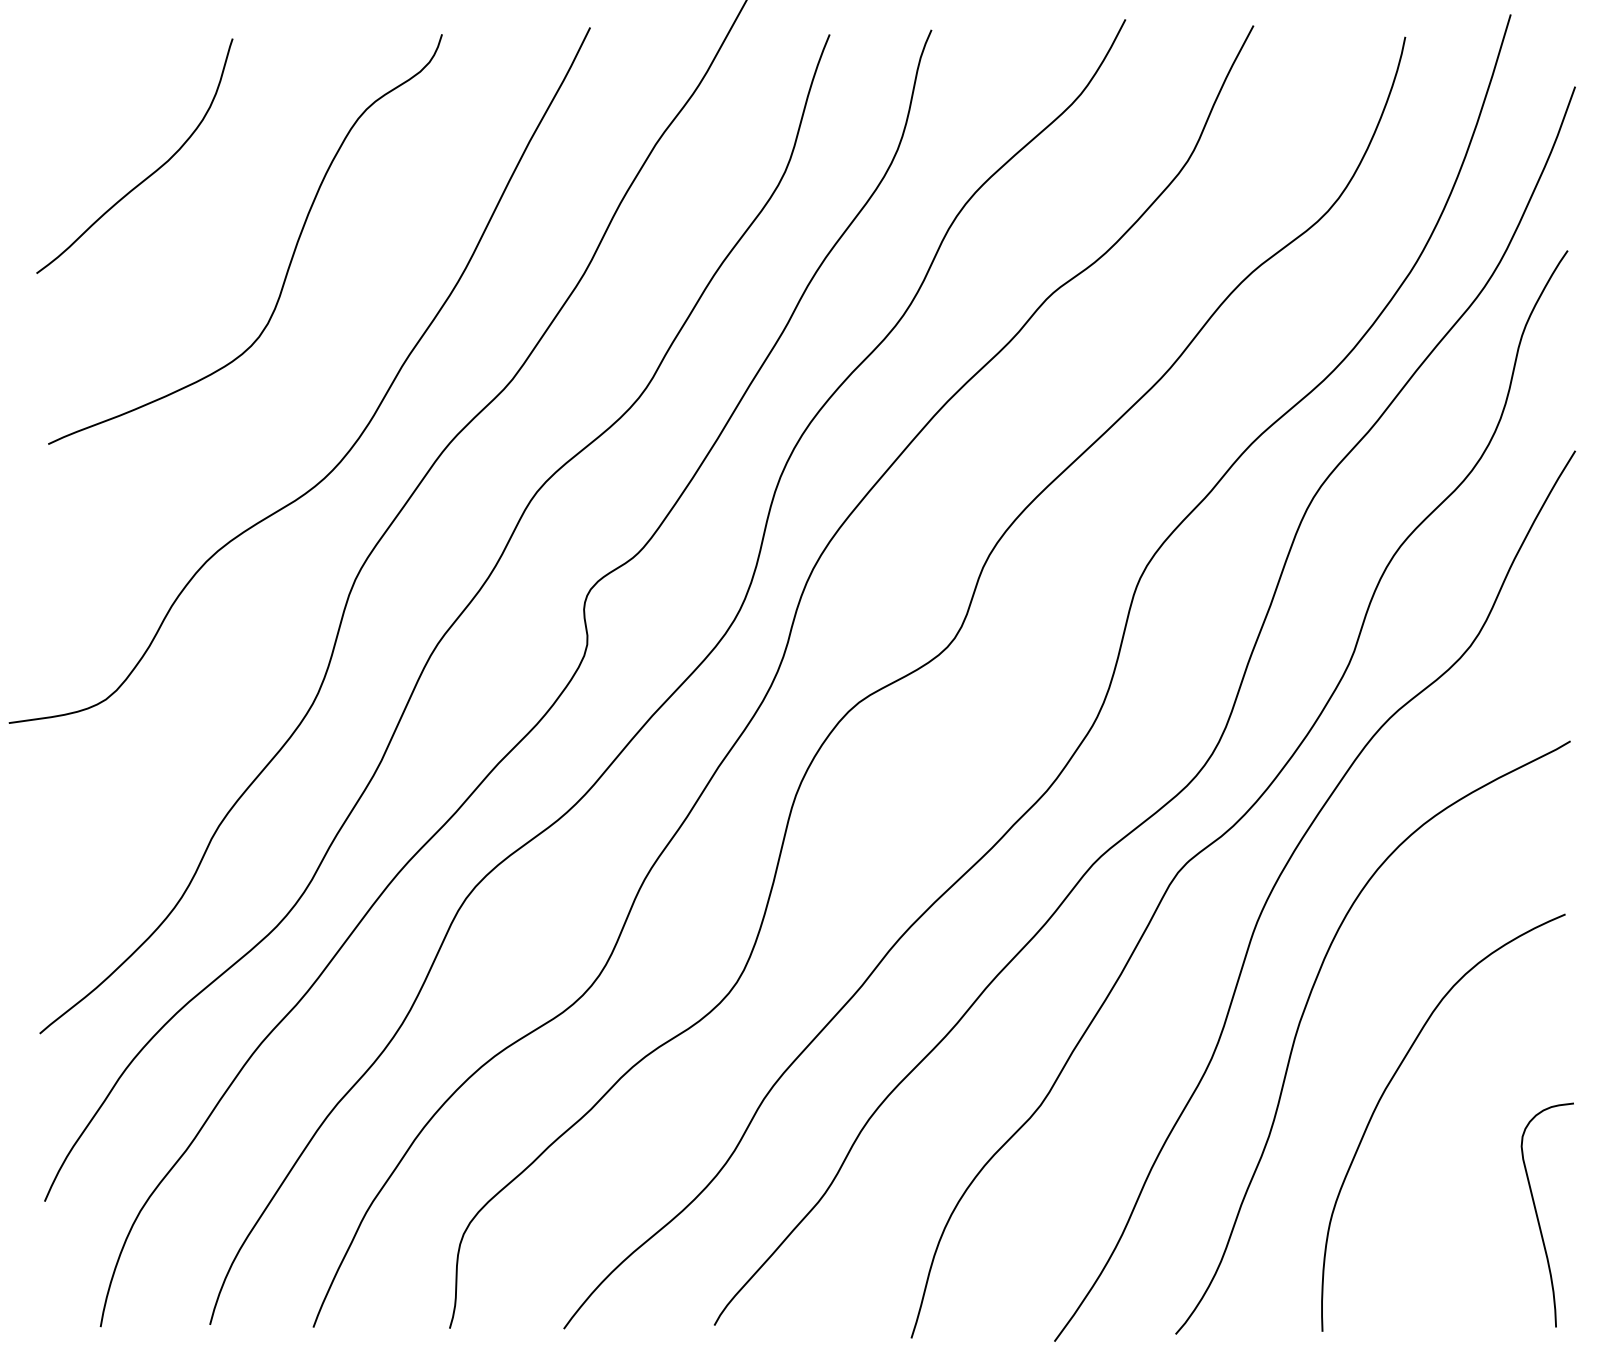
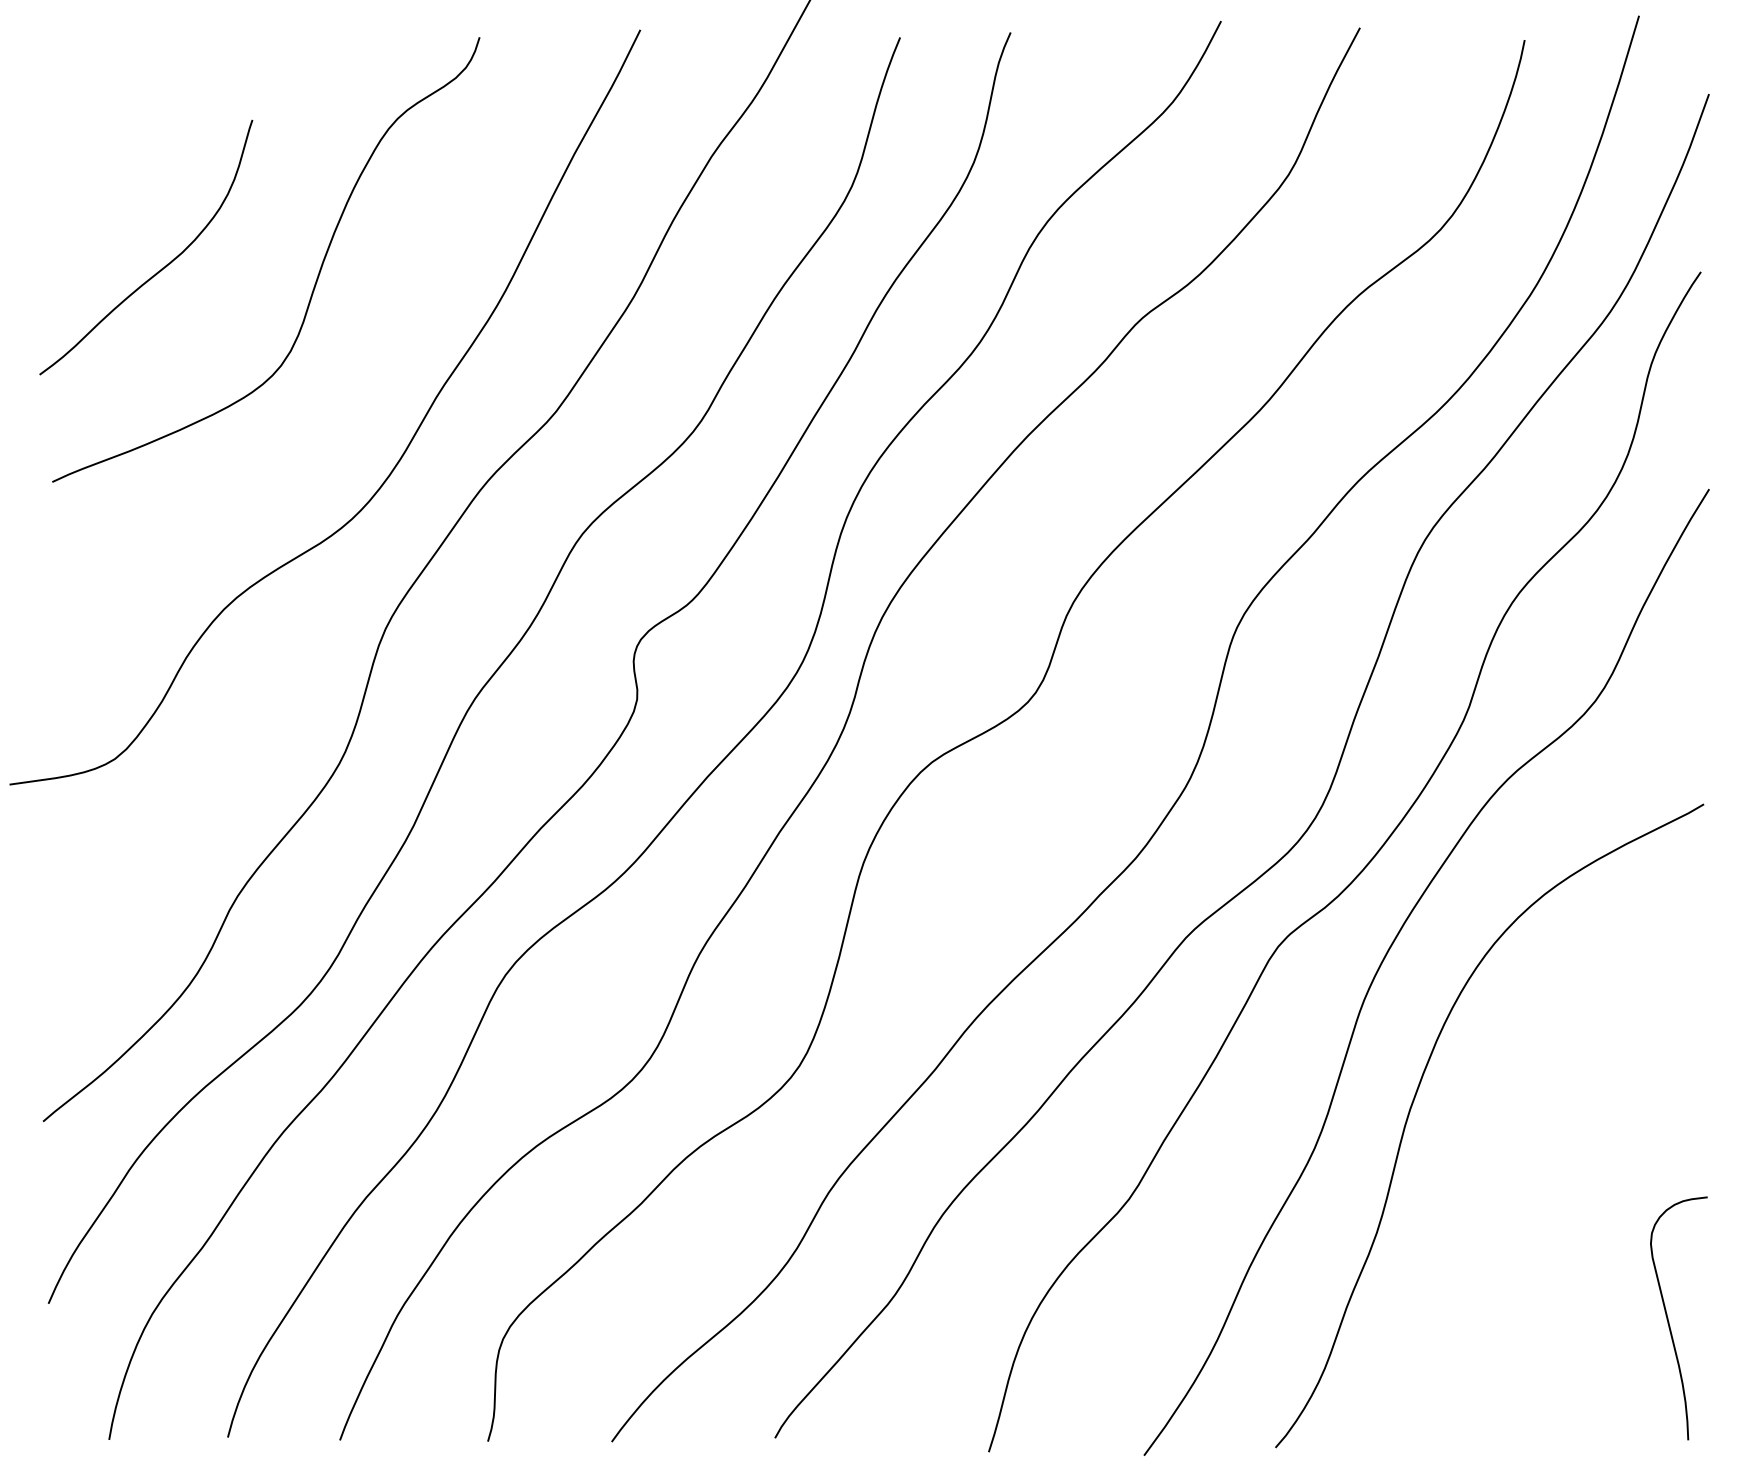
curve: (149, 174) -> (162, 267), moved
curve: (1387, 1088) -> (1505, 1180), removed

